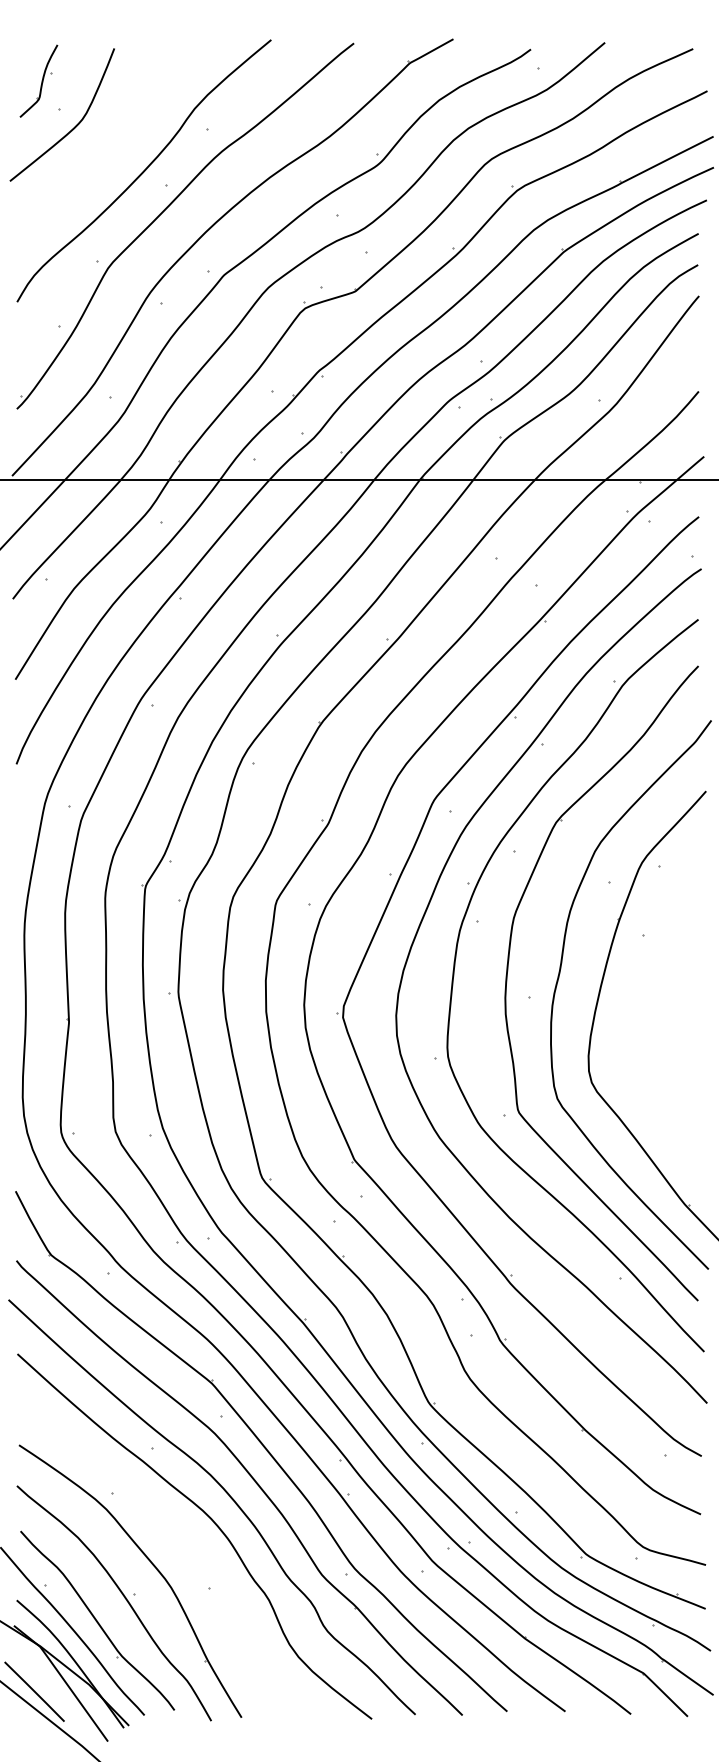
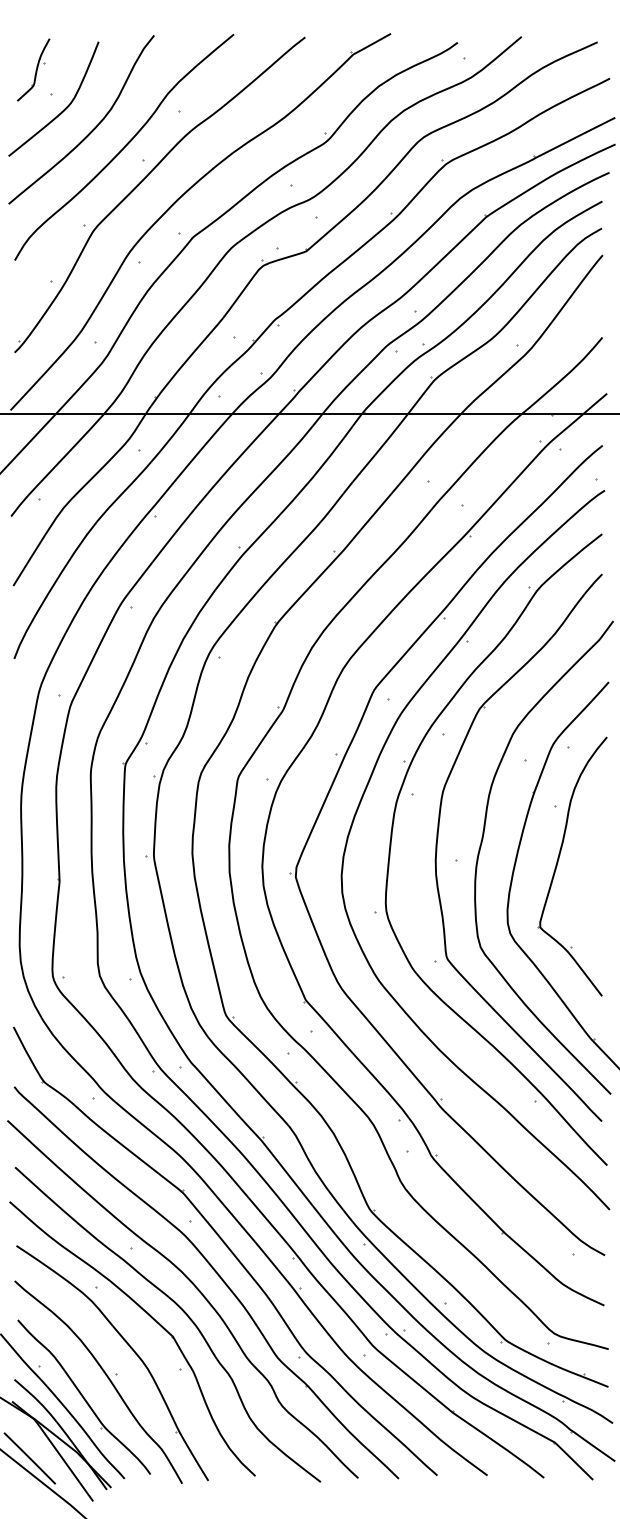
curve: (107, 150) -> (92, 129), added
part: (647, 1001) -> (558, 863), added
part: (172, 1526) -> (148, 1315), added

